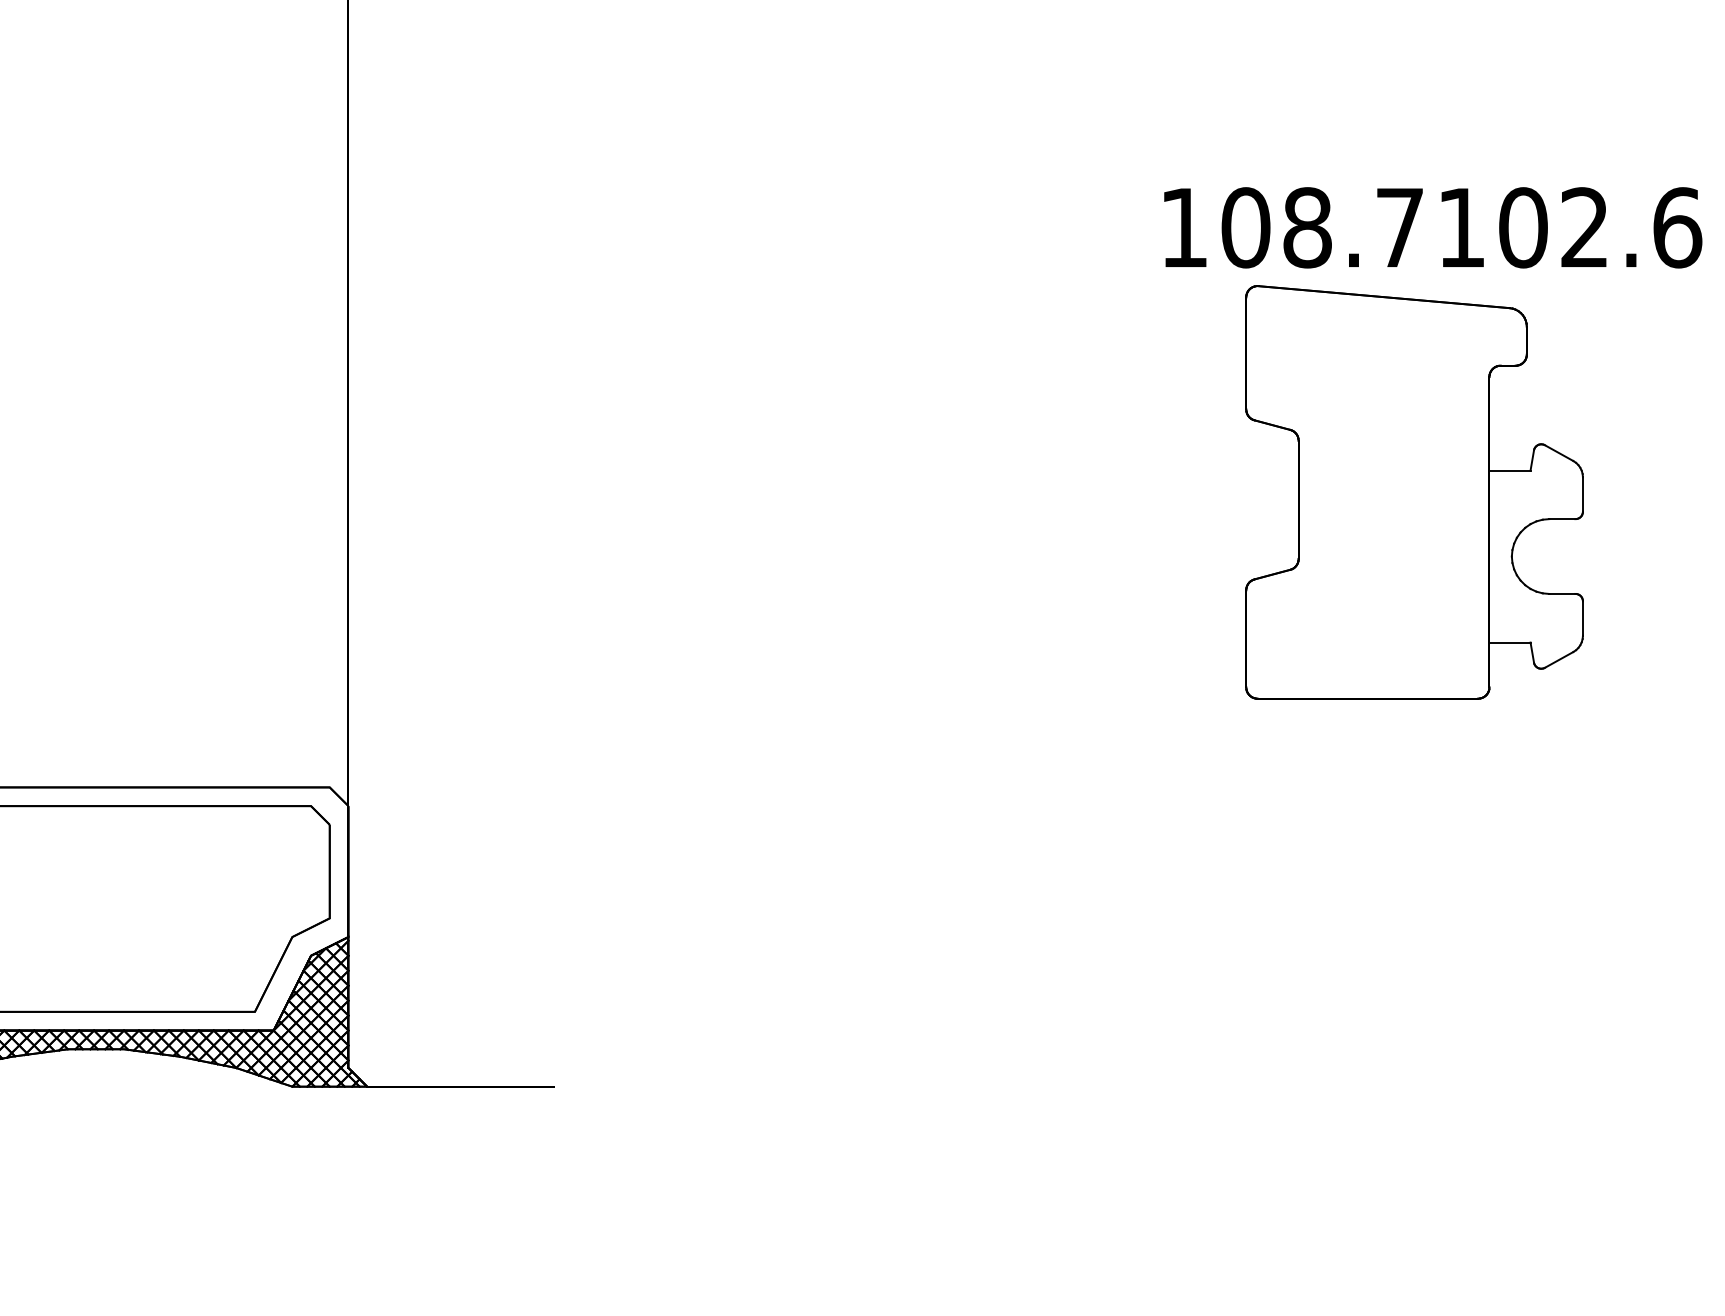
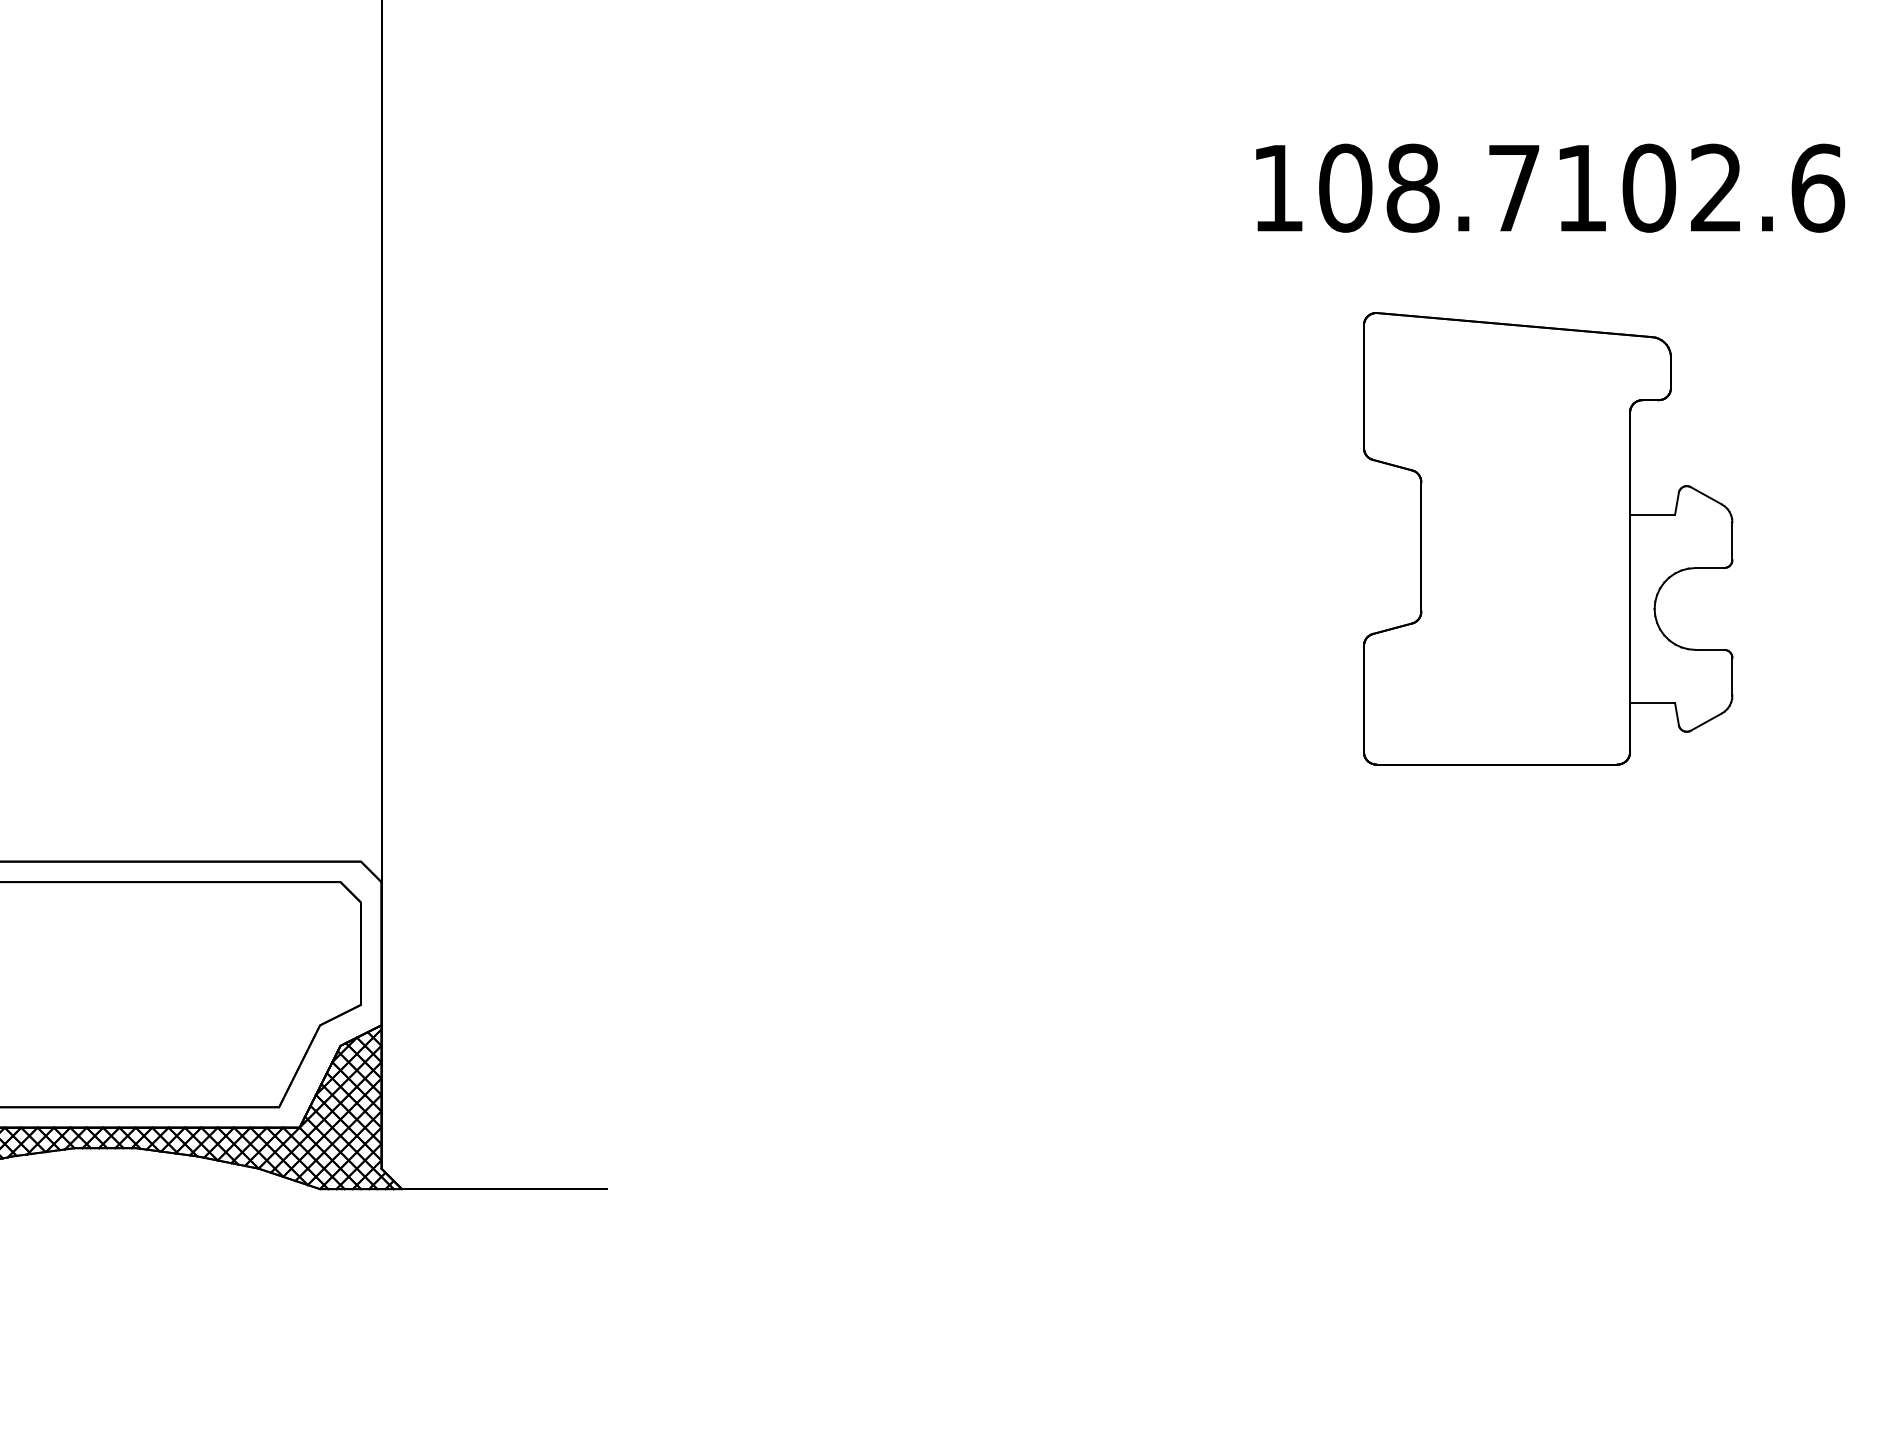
text: (1433, 227) -> (1550, 187), moved

